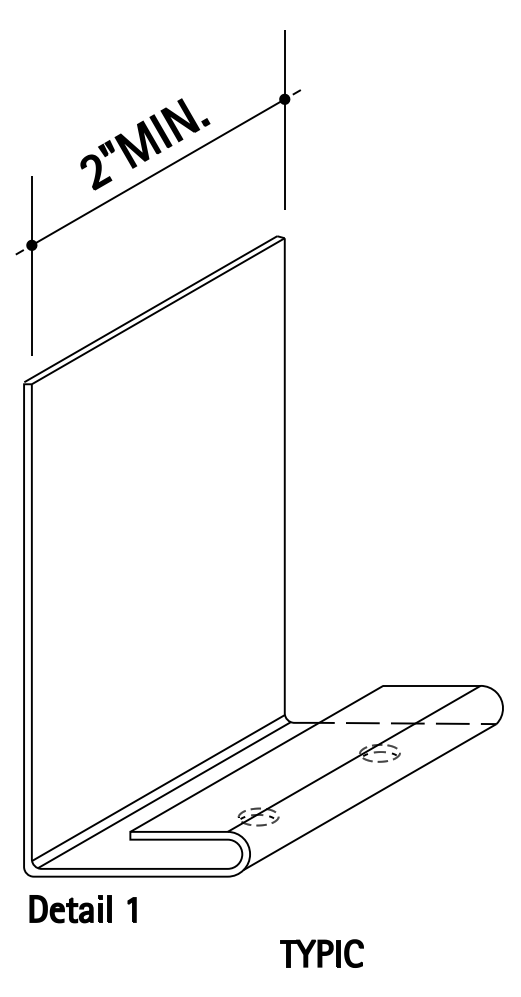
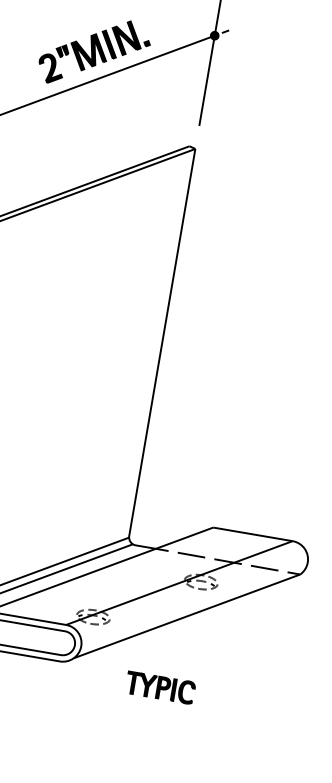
part: (321, 953) -> (160, 687), moved

